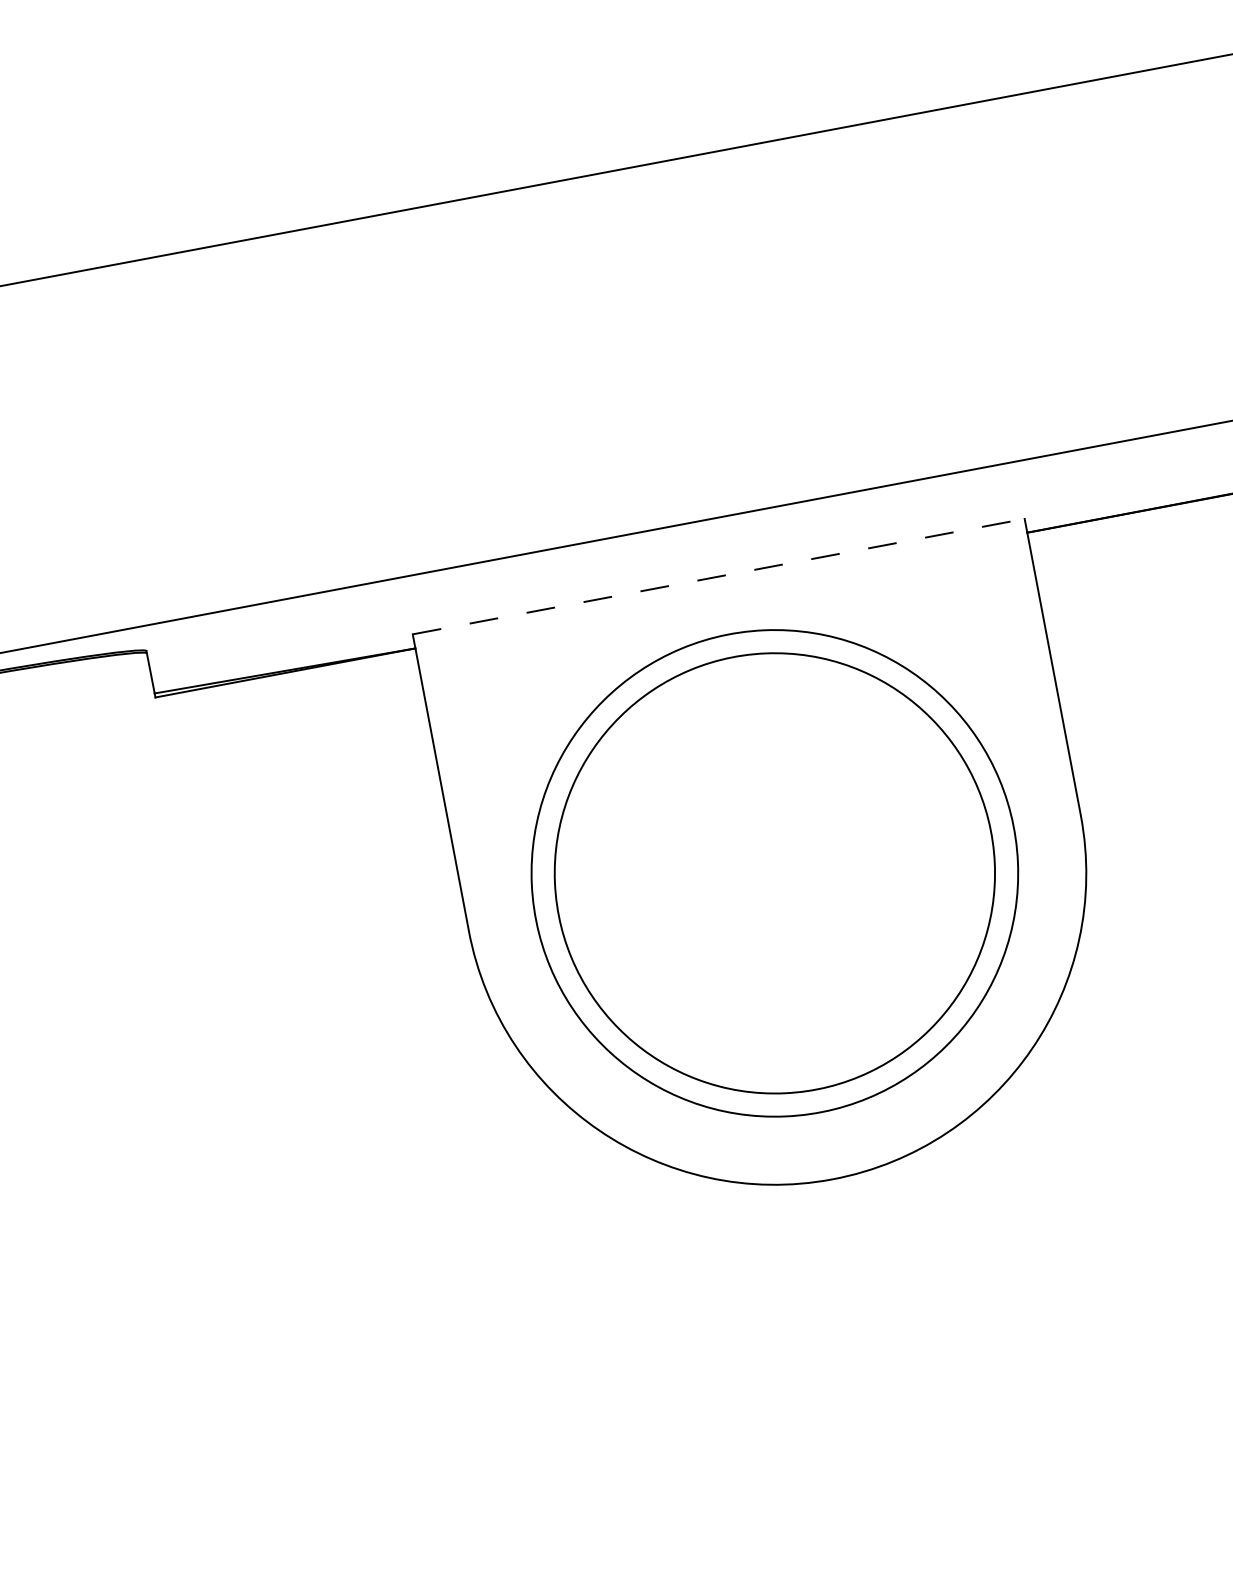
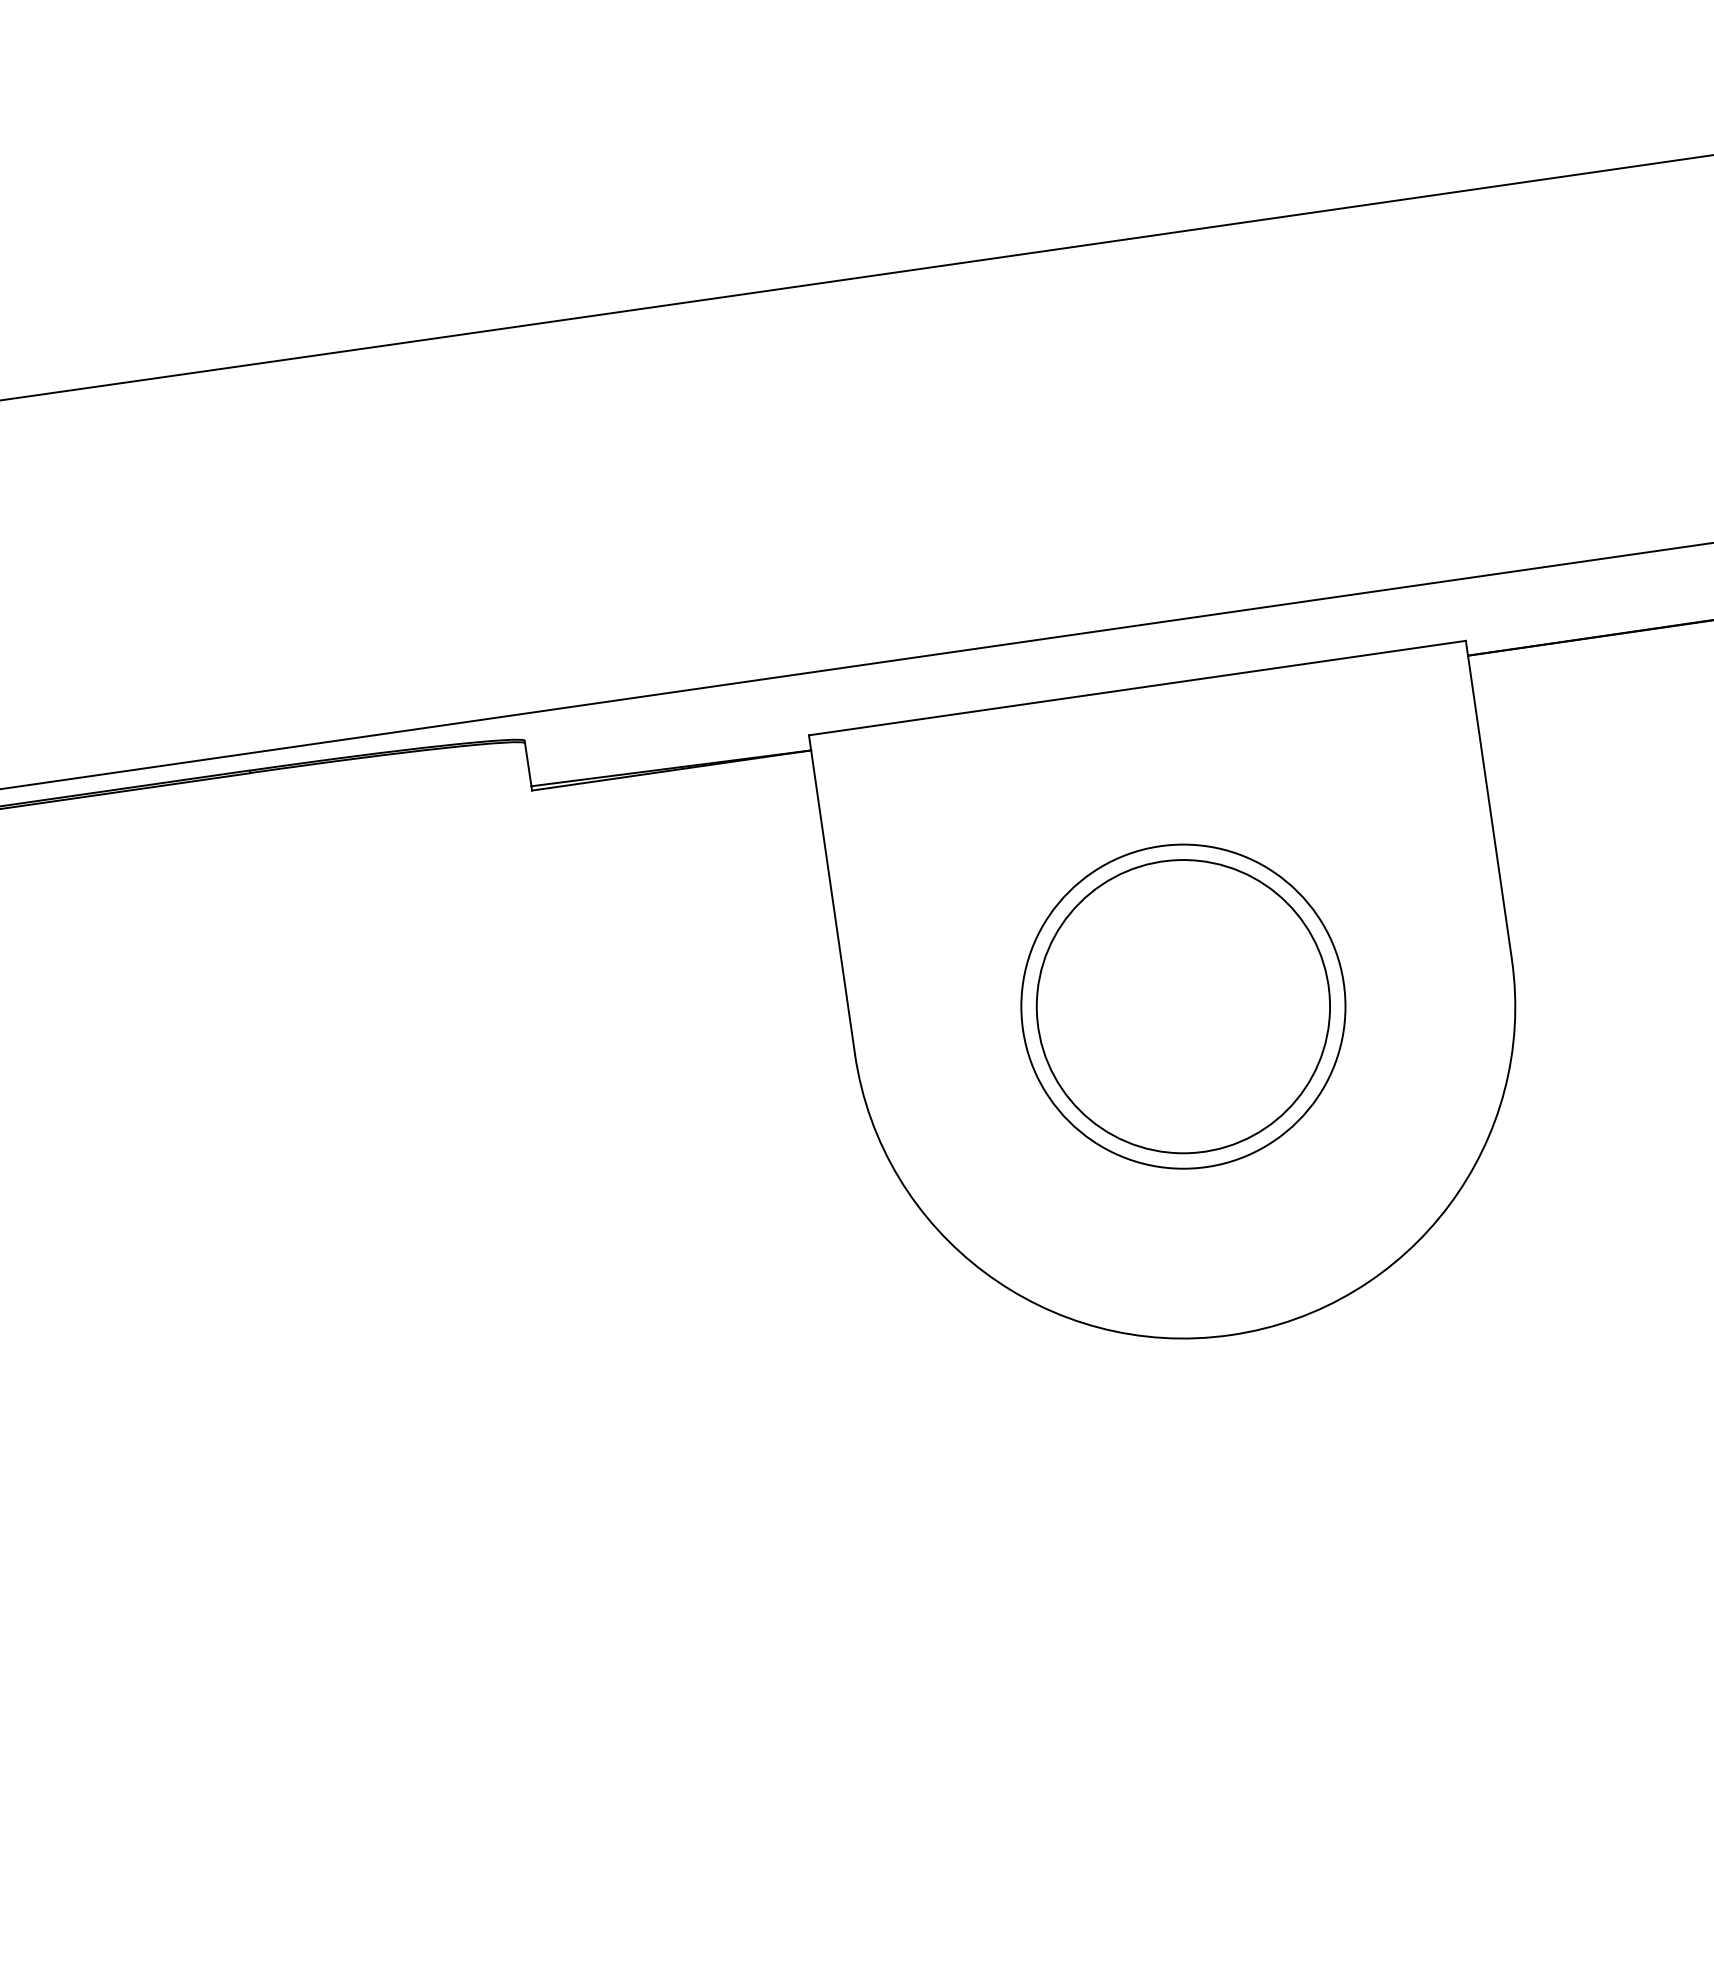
line: (718, 577) -> (1137, 688), dashed -> solid
circle: (774, 873) -> (1183, 1006), size x0.62
circle: (774, 873) -> (1183, 1006), size x0.62

